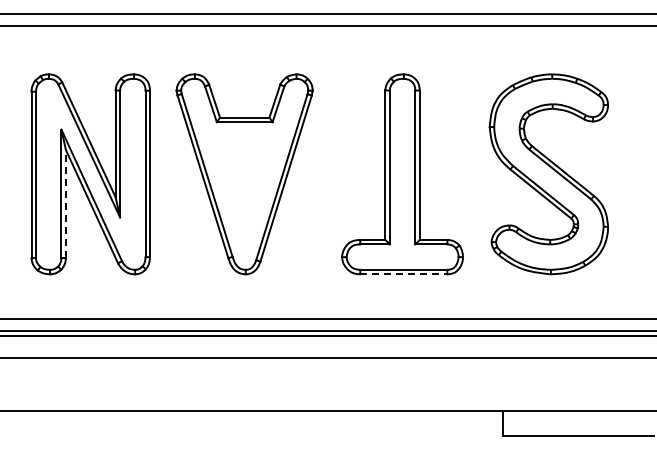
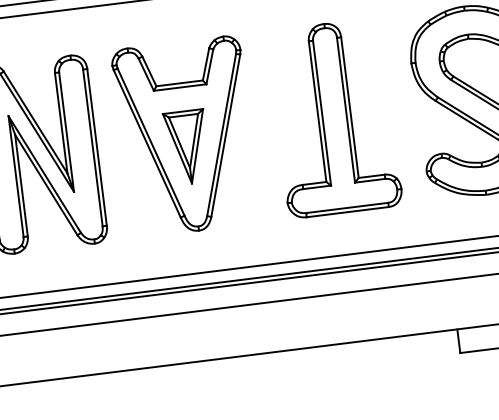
part: (244, 185) -> (187, 147), added
line: (65, 203) -> (21, 185), dashed -> solid
line: (403, 274) -> (347, 212), dashed -> solid

